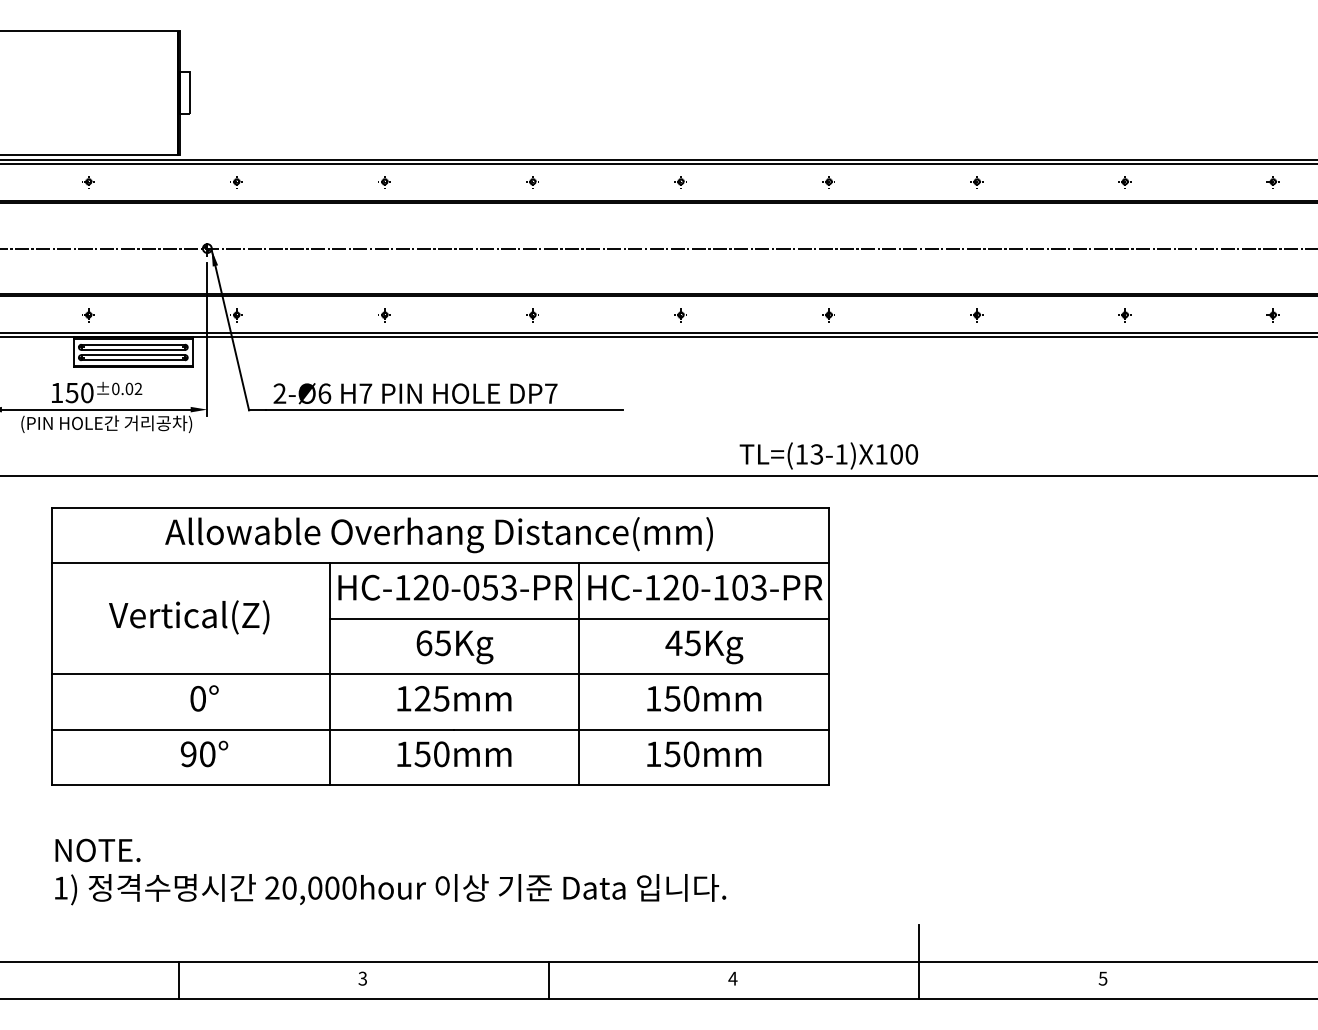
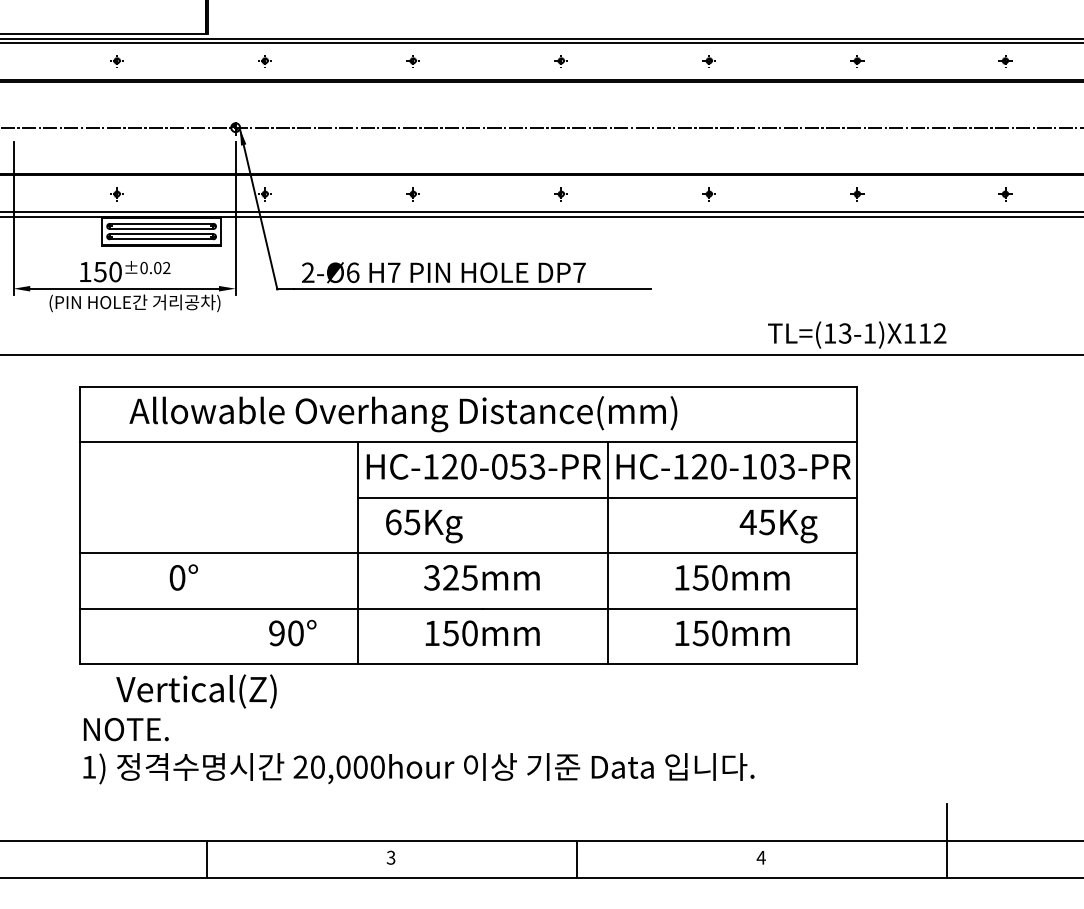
text: (904, 454) -> (932, 333), TL=(13-1)X100 -> TL=(13-1)X112
text: (438, 535) -> (402, 414), moved
text: (189, 617) -> (196, 691), moved
text: (454, 647) -> (423, 526), moved
text: (704, 647) -> (778, 526), moved
text: (204, 698) -> (183, 577), moved
text: (403, 698) -> (431, 577), 125mm -> 325mm
text: (204, 753) -> (292, 632), moved

